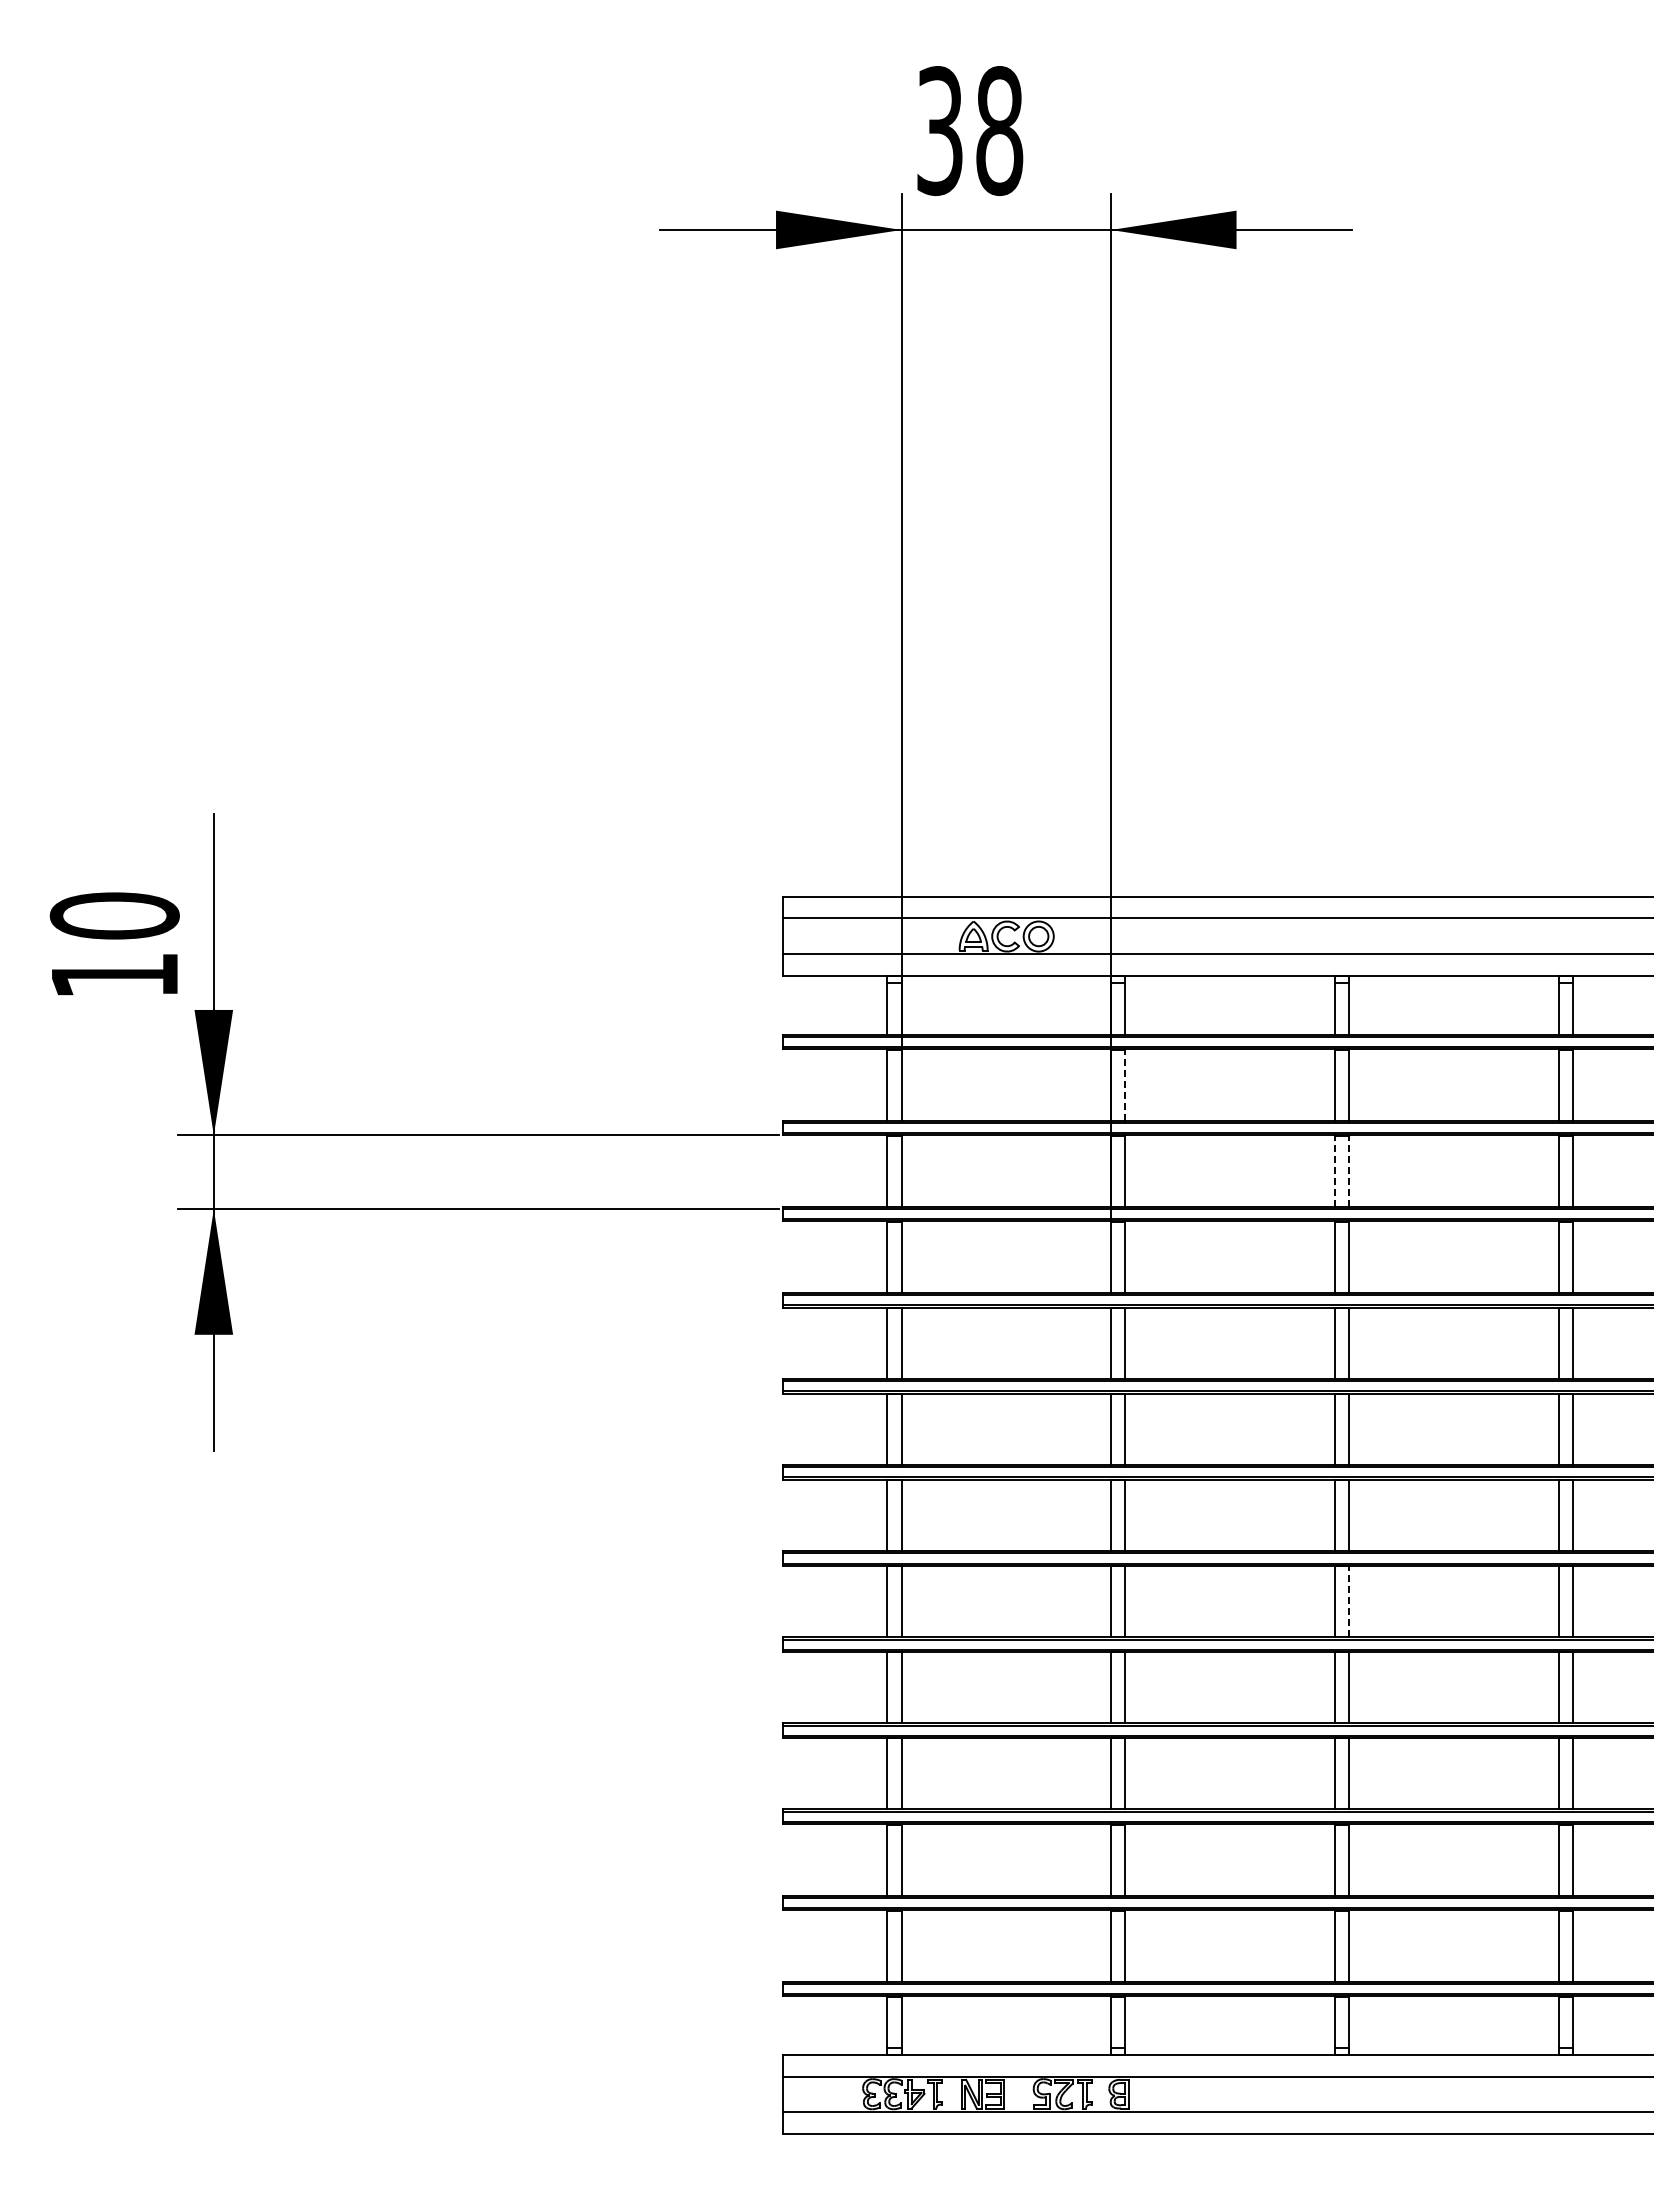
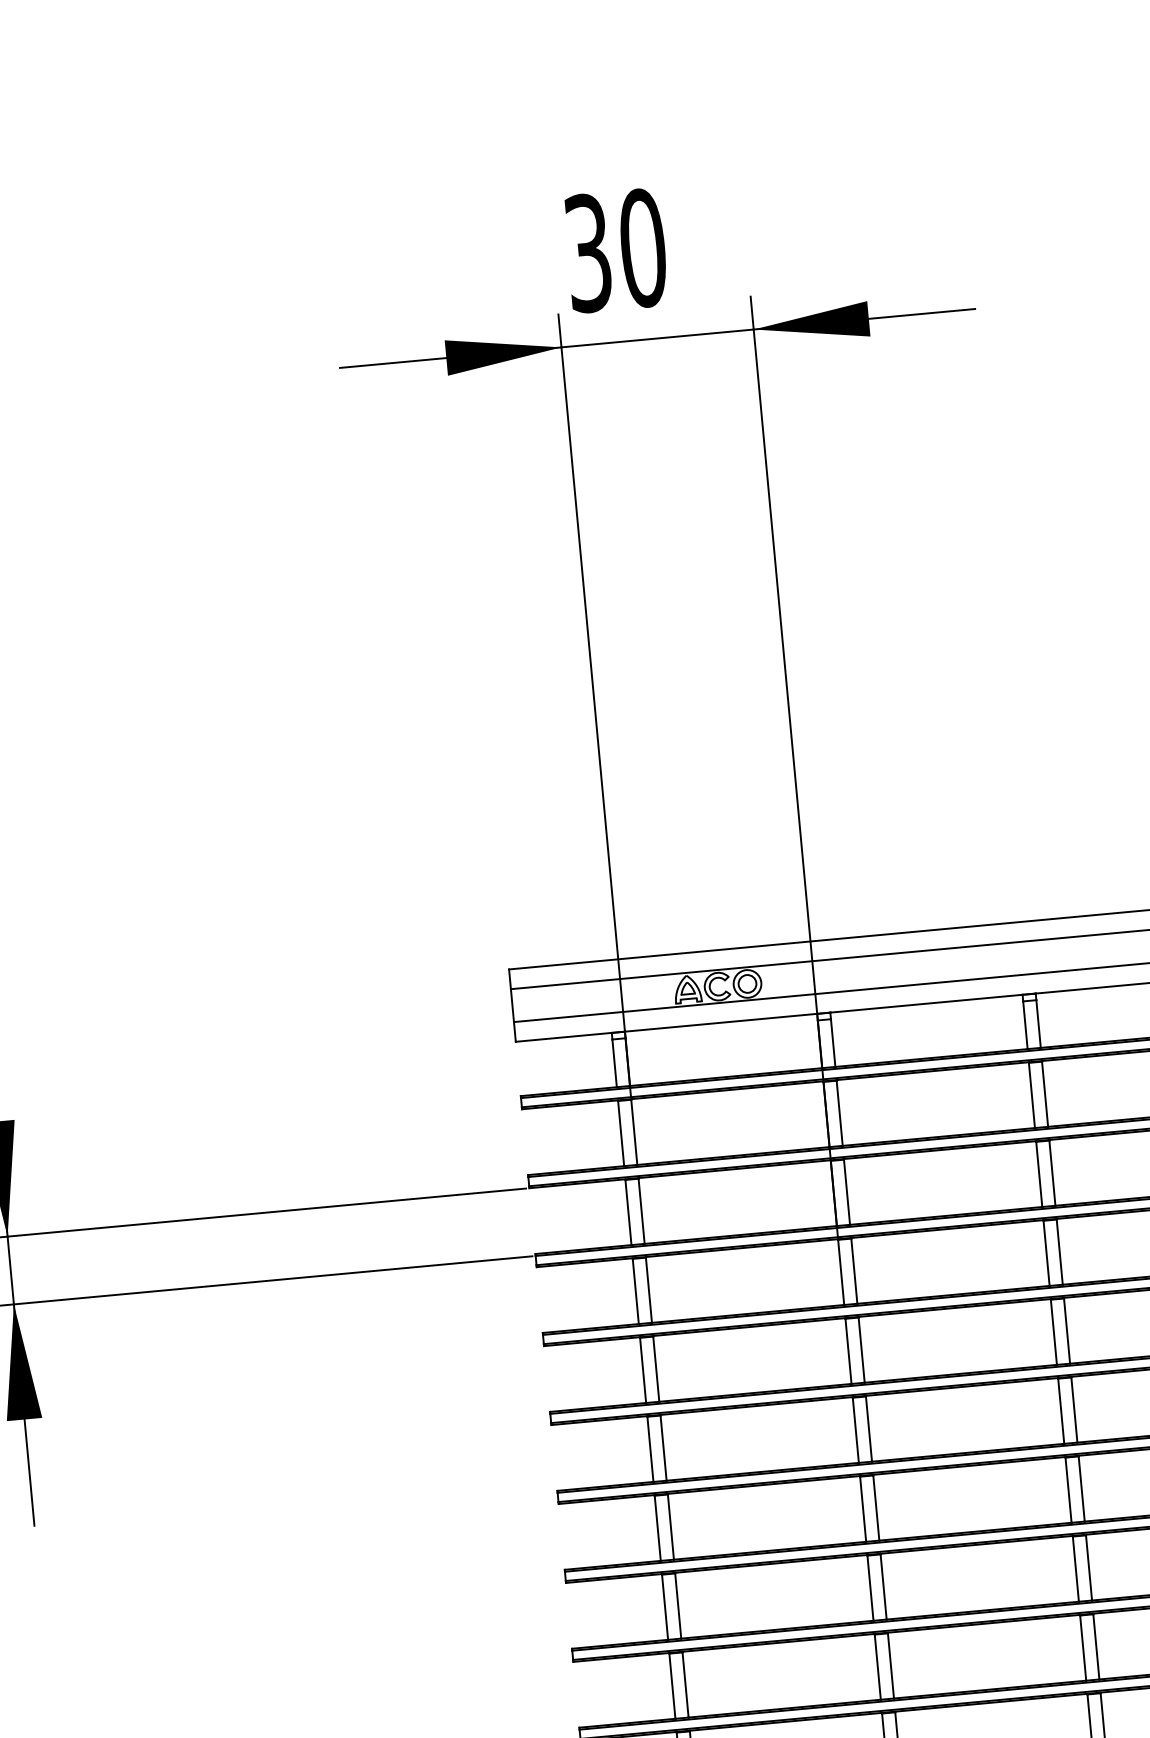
text: (999, 130) -> (642, 247), 38 -> 30
line: (1125, 1085) -> (839, 1113), dashed -> solid
line: (1334, 1171) -> (1038, 1174), dashed -> solid
line: (1349, 1171) -> (1052, 1173), dashed -> solid
line: (1349, 1601) -> (1089, 1567), dashed -> solid

